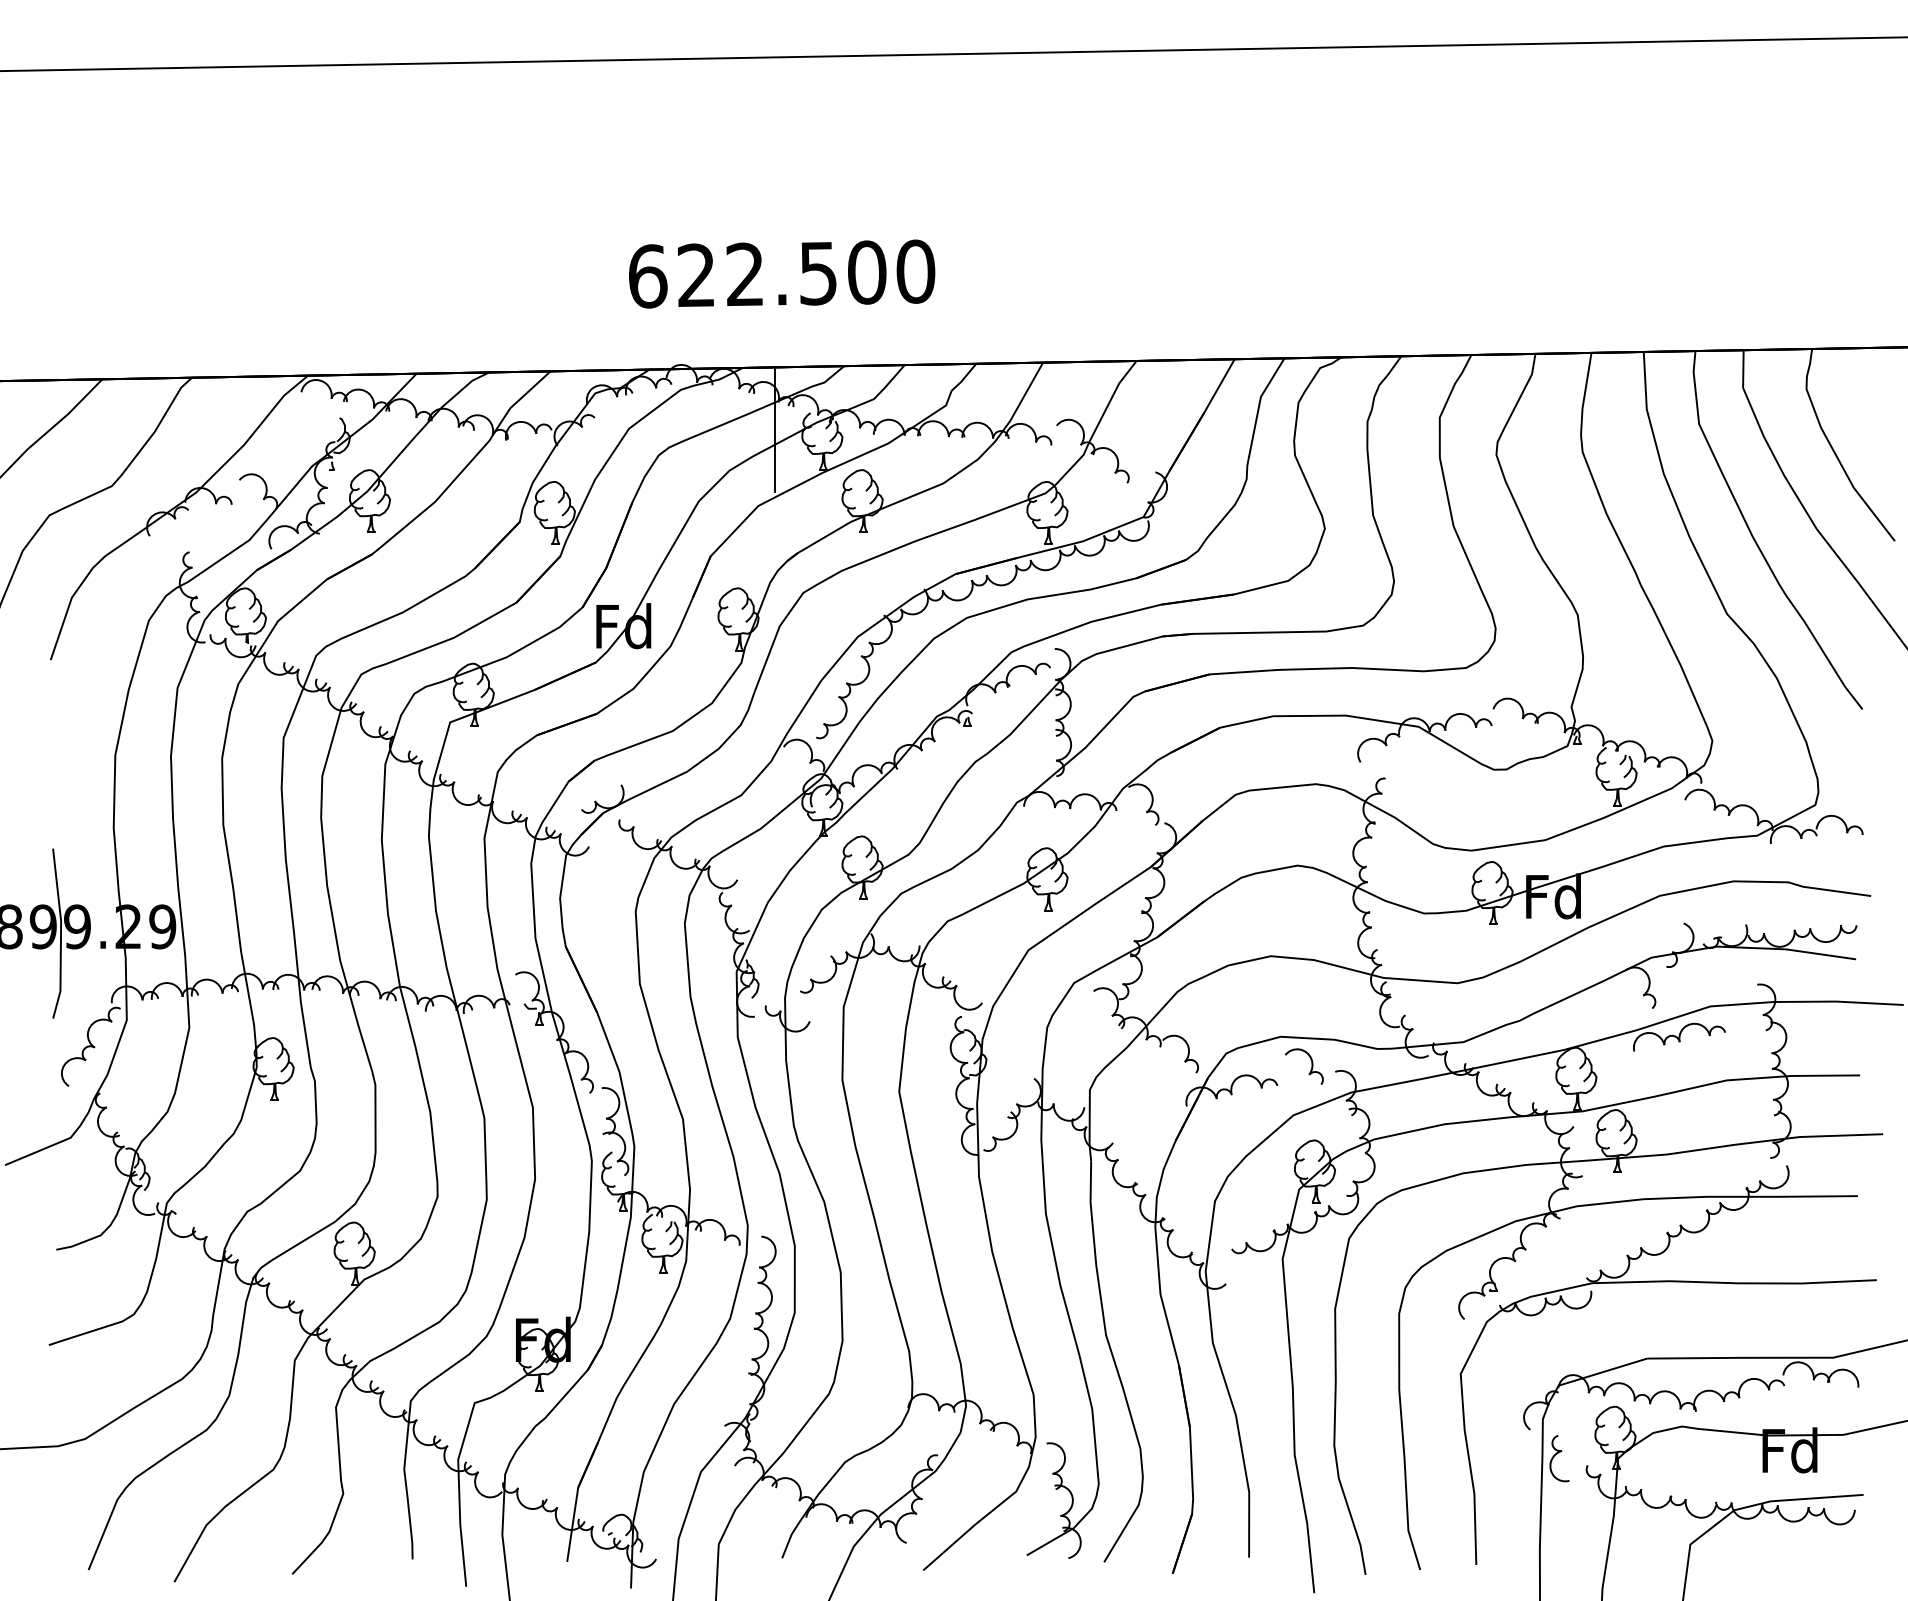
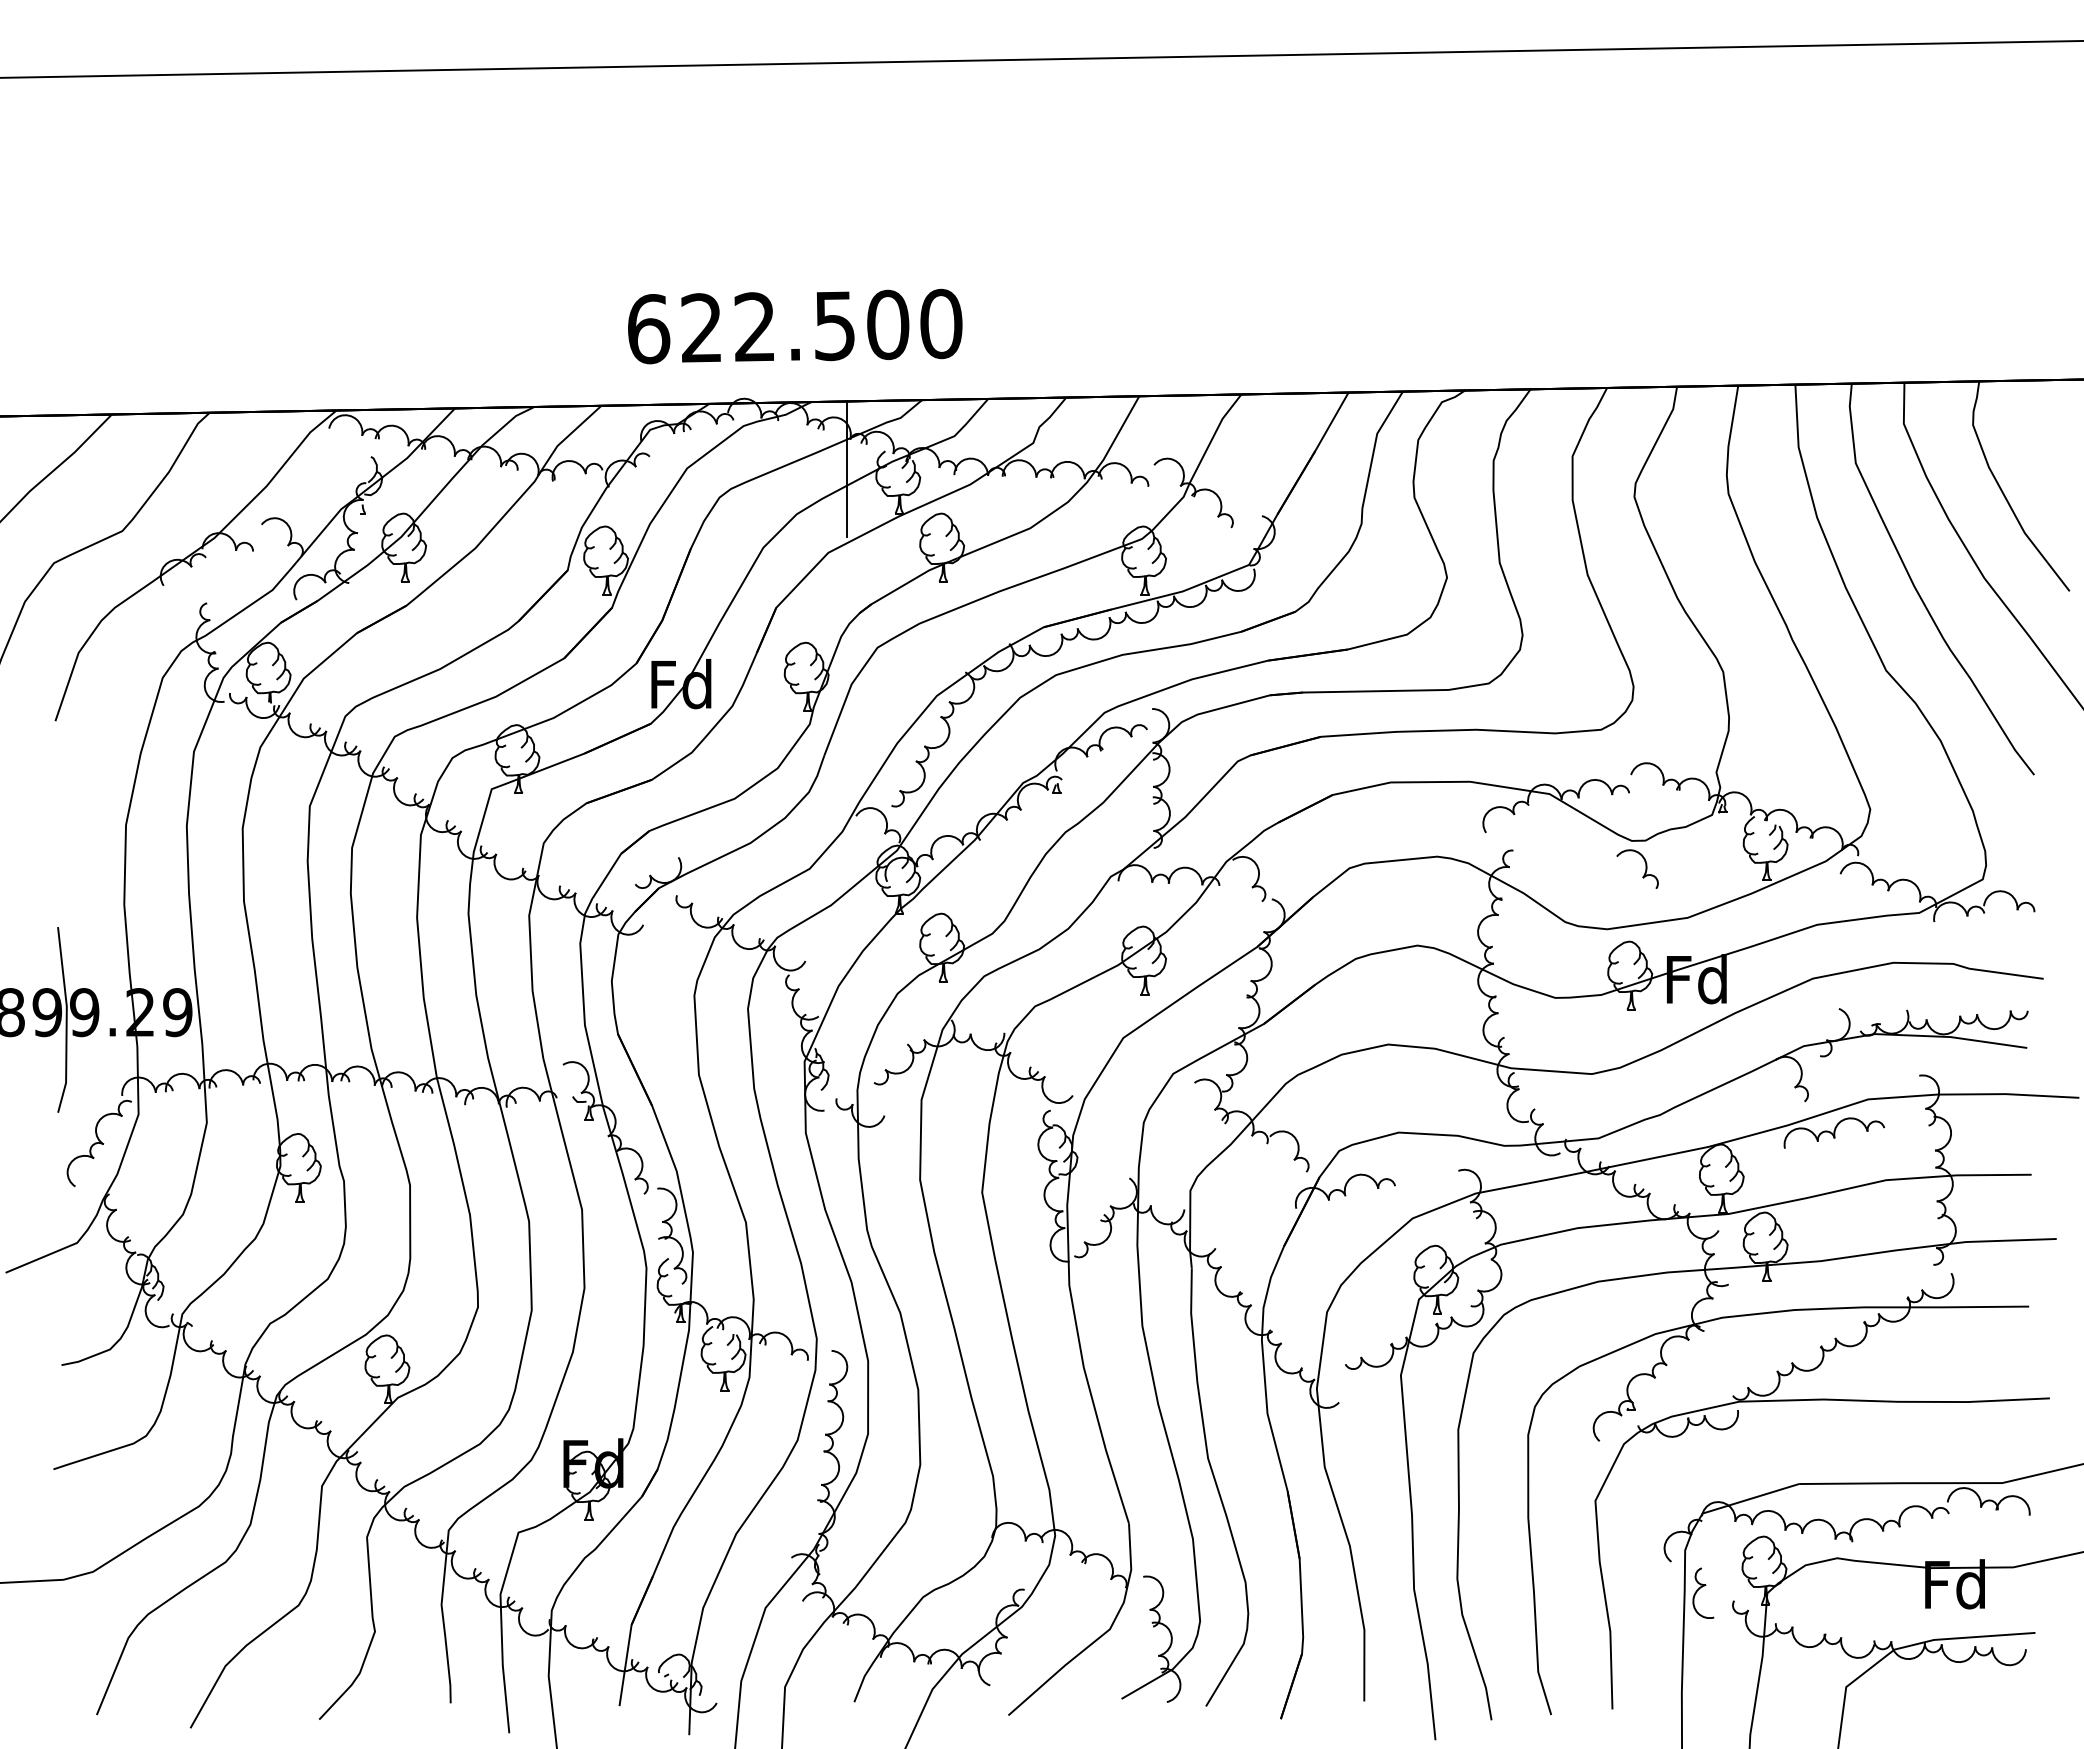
text: (782, 274) -> (795, 326), moved
part: (1311, 1066) -> (1645, 868), moved

